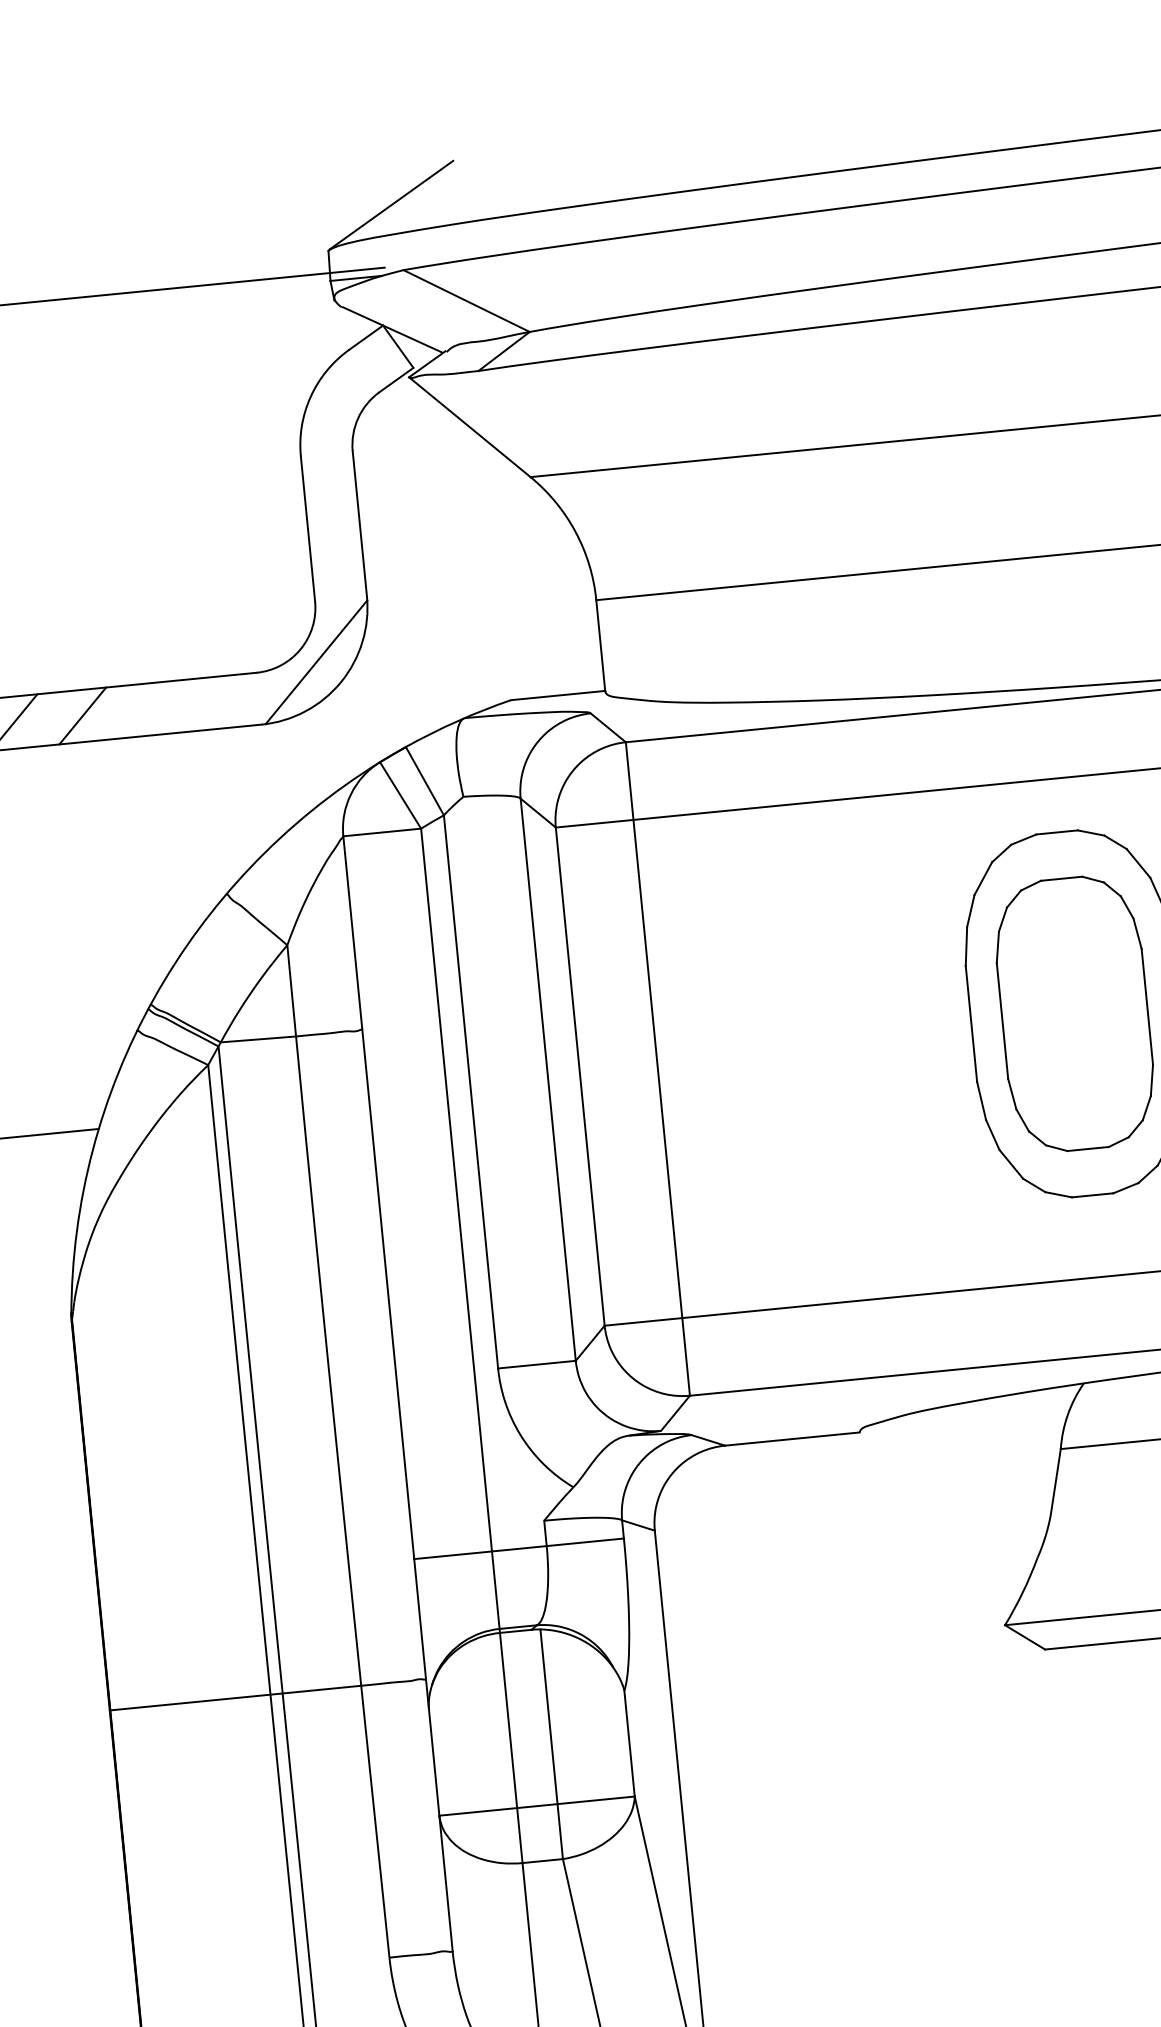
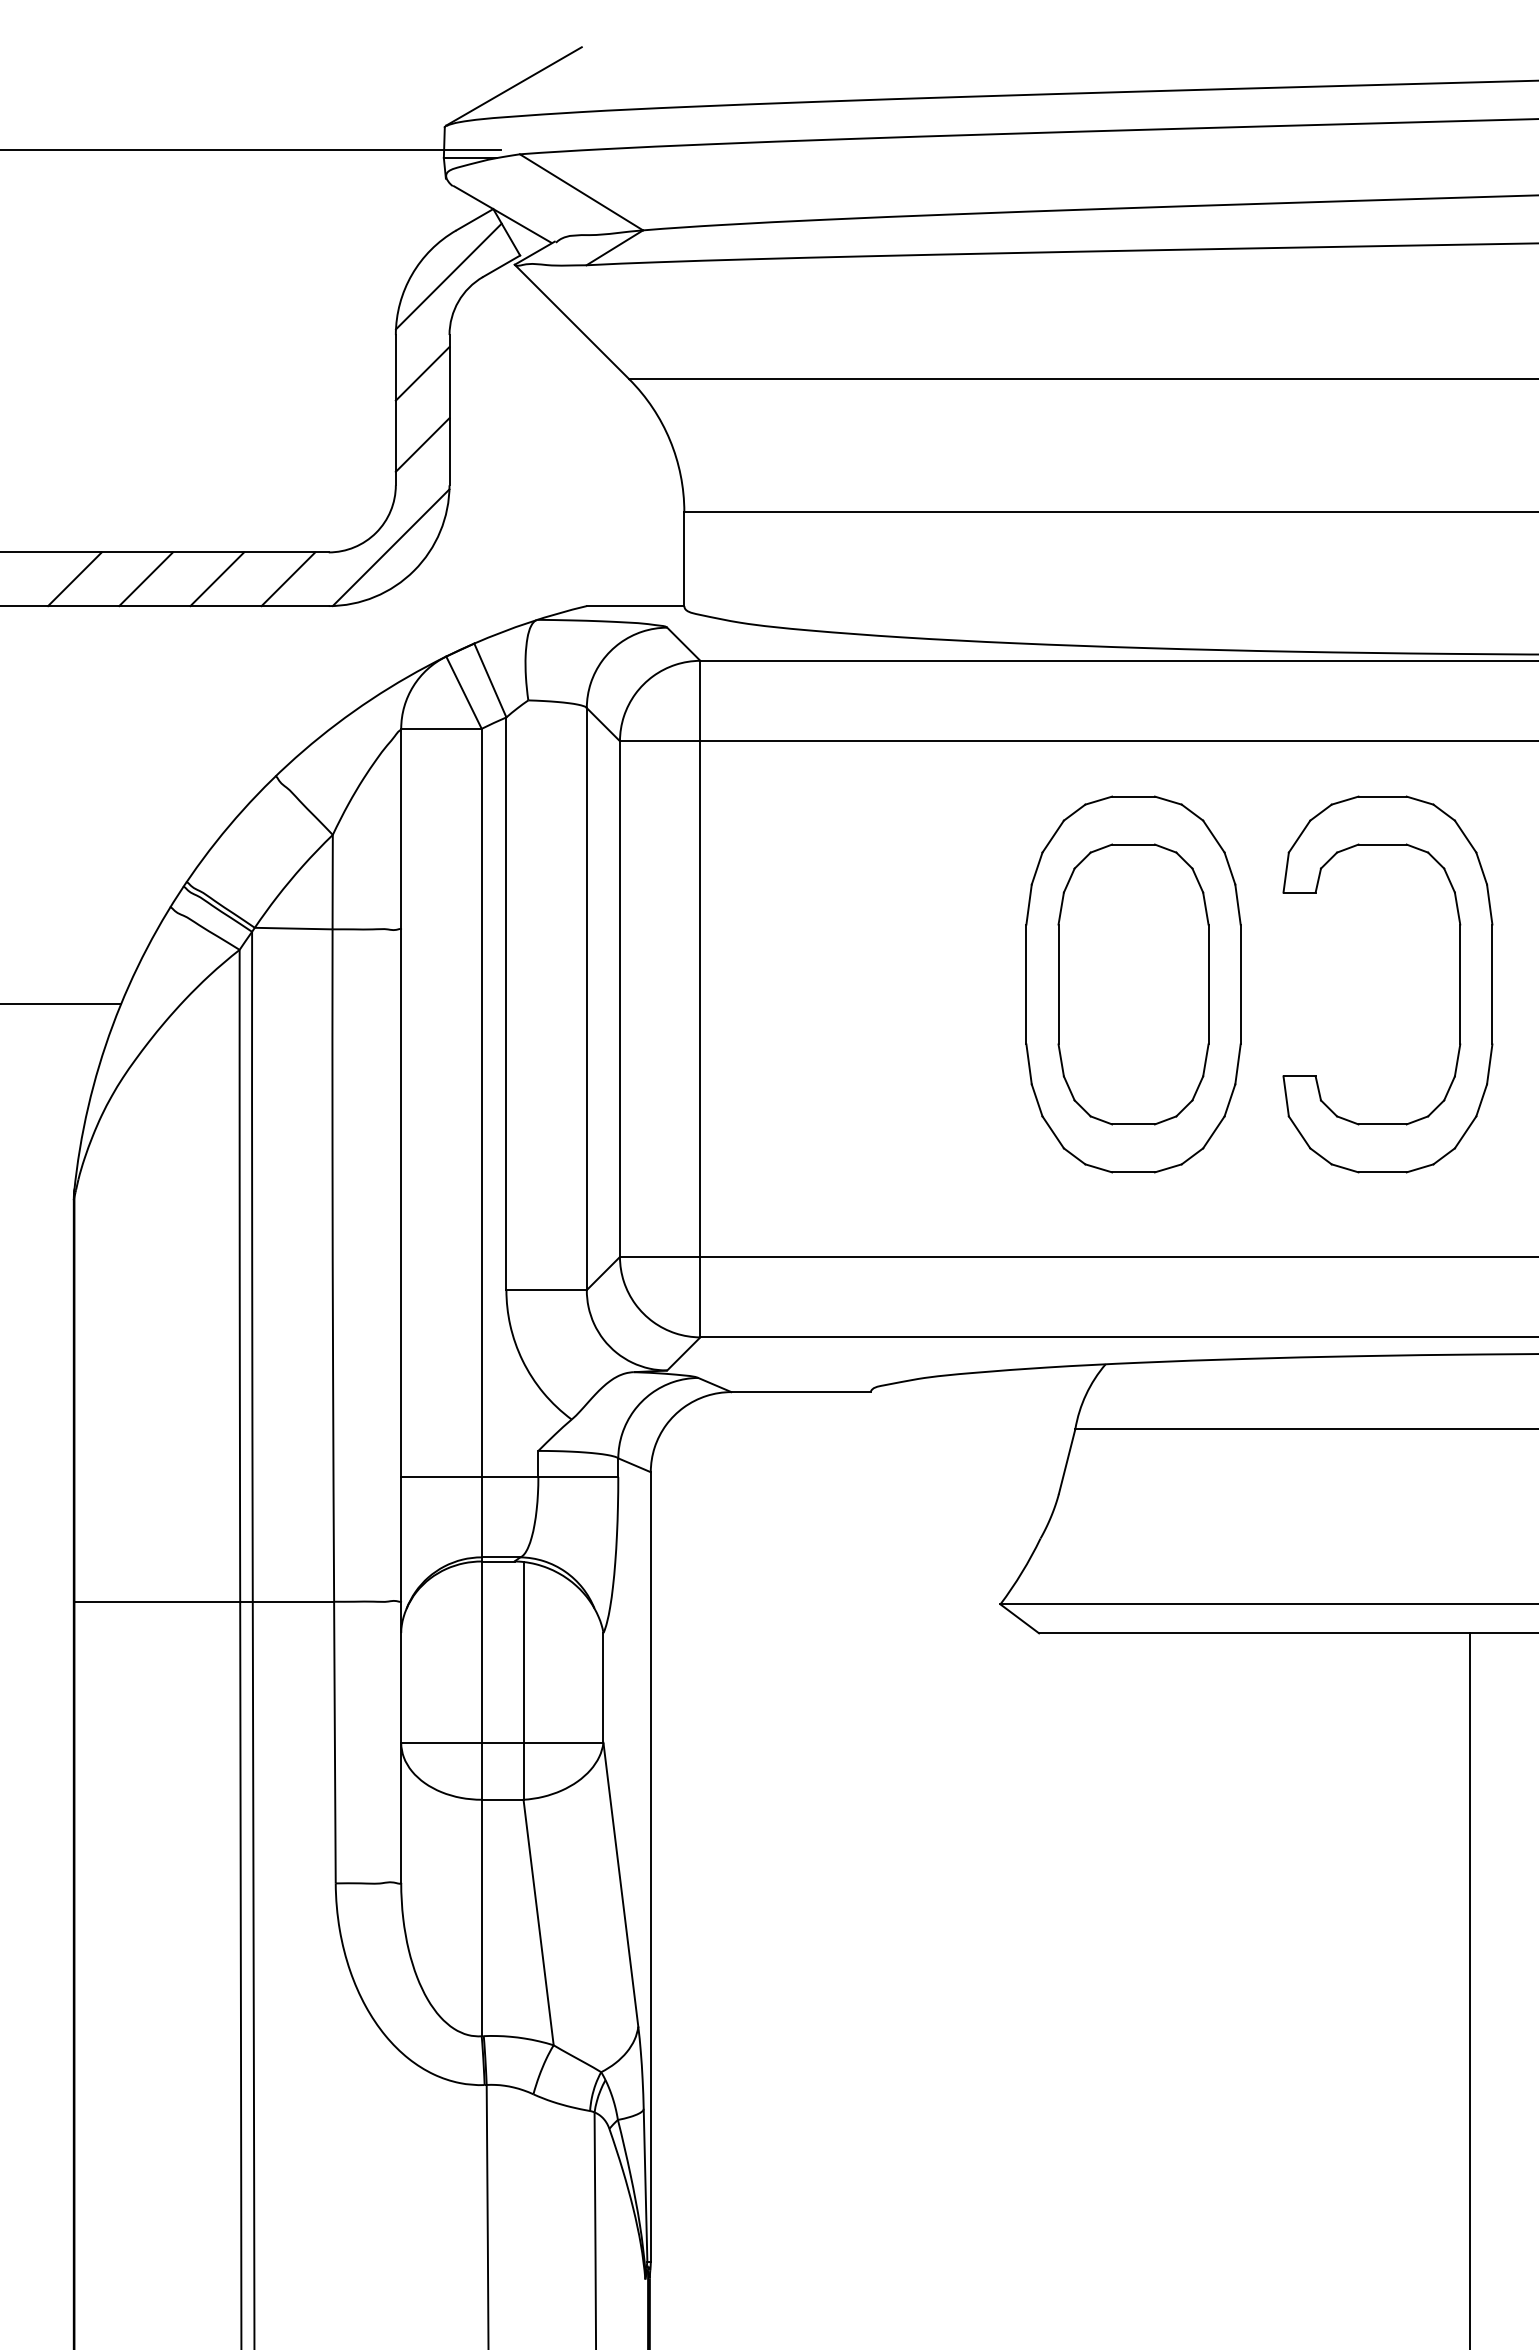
line: (346, 394) -> (448, 276), added
line: (330, 491) -> (422, 373), added
line: (336, 559) -> (422, 444), added
line: (220, 702) -> (288, 579), added
line: (151, 709) -> (217, 579), added

